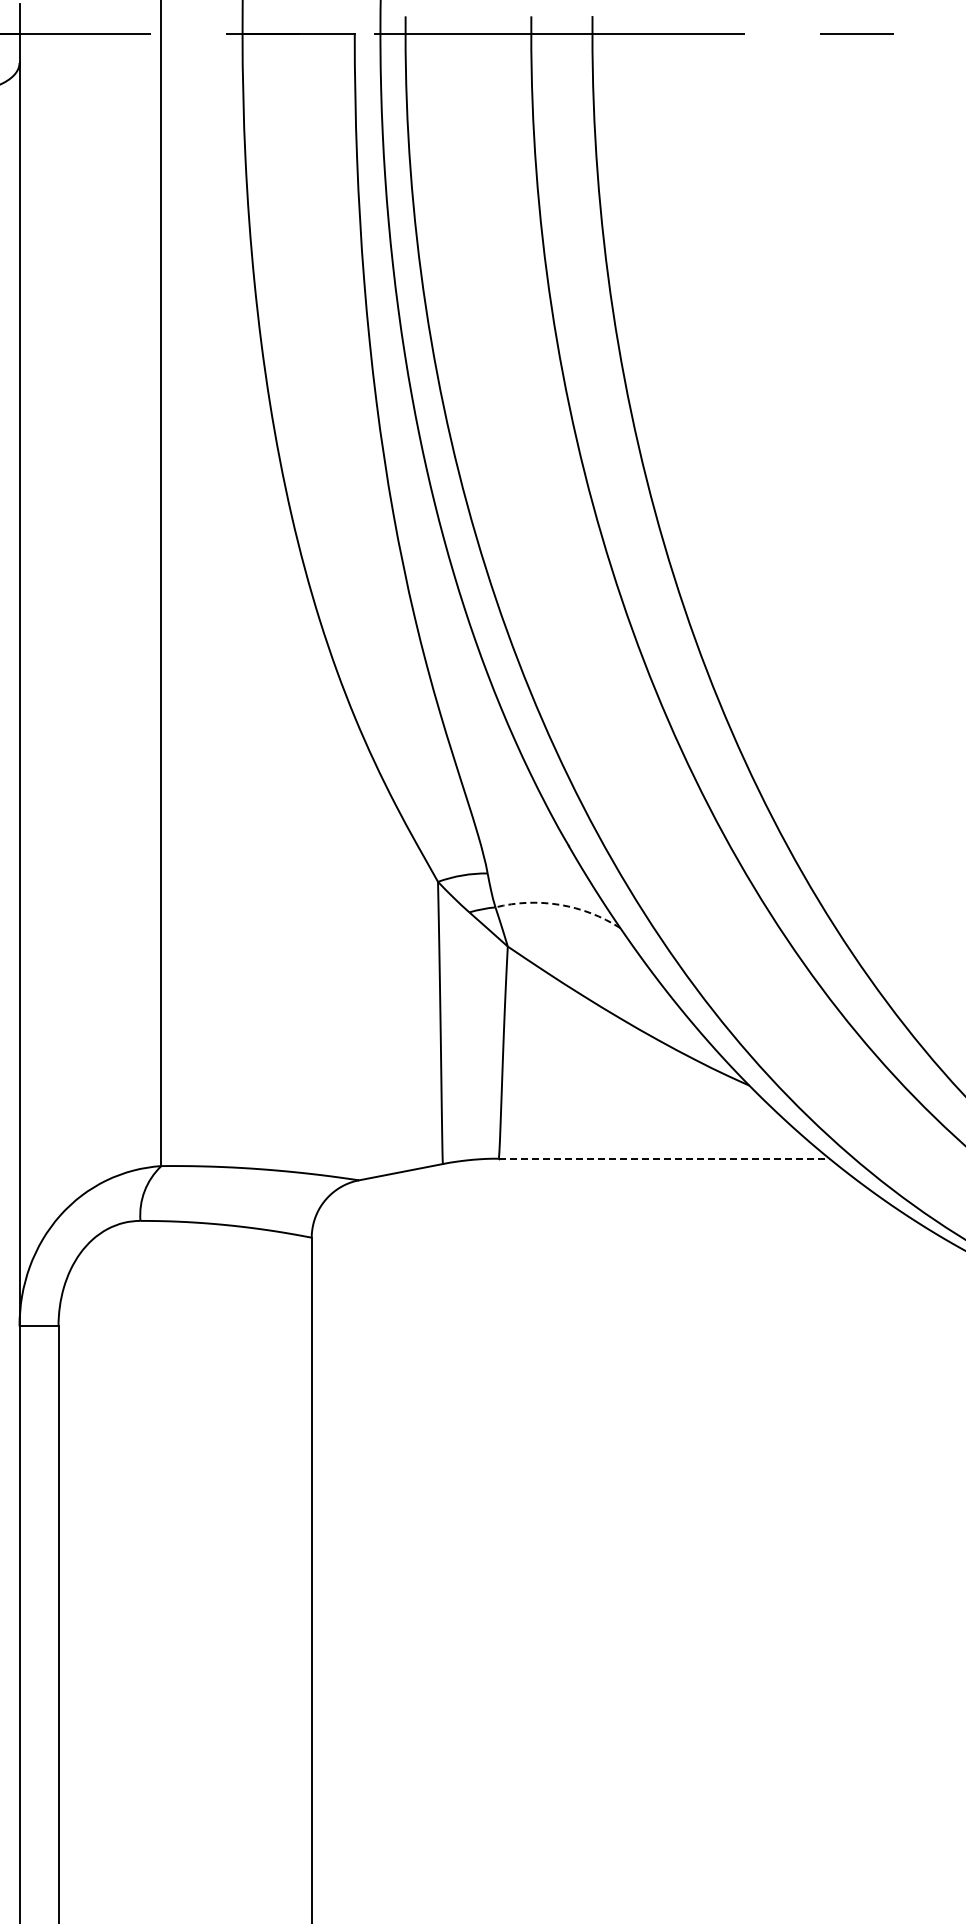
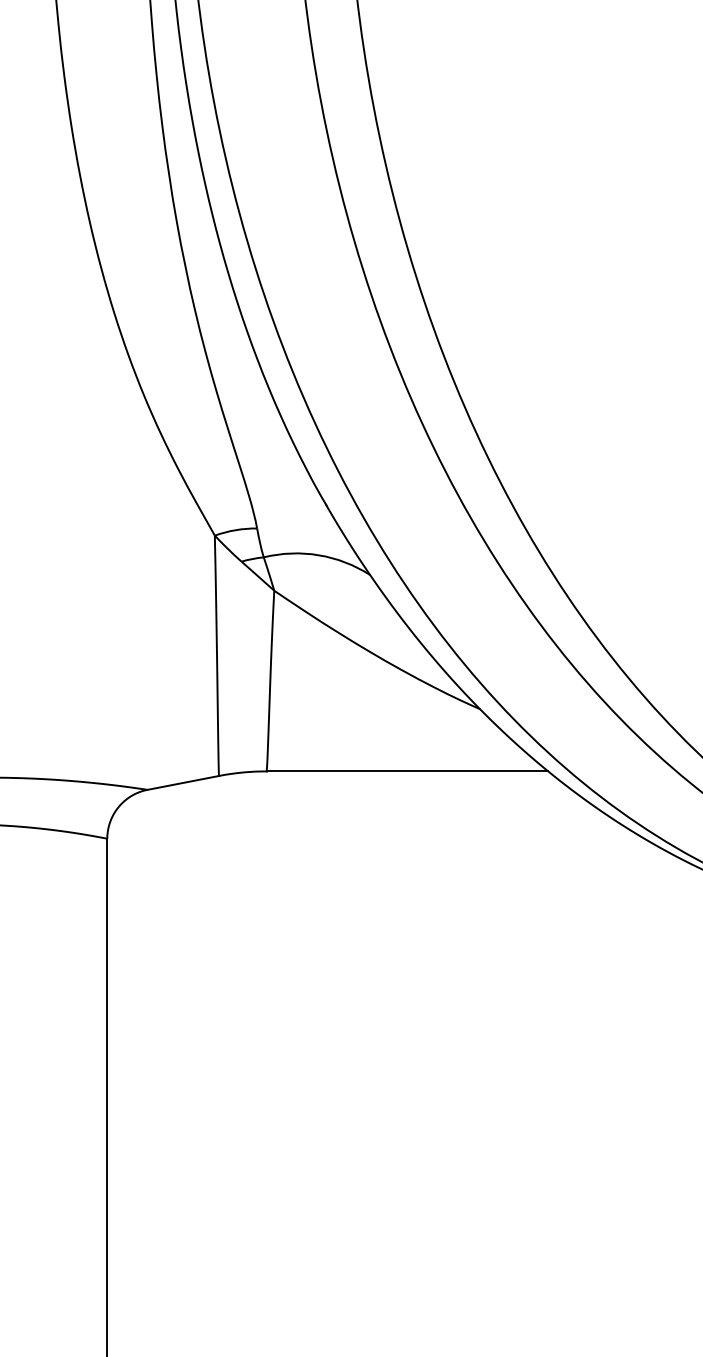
arc: (560, 904) -> (319, 554), dashed -> solid
line: (664, 1158) -> (407, 771), dashed -> solid

